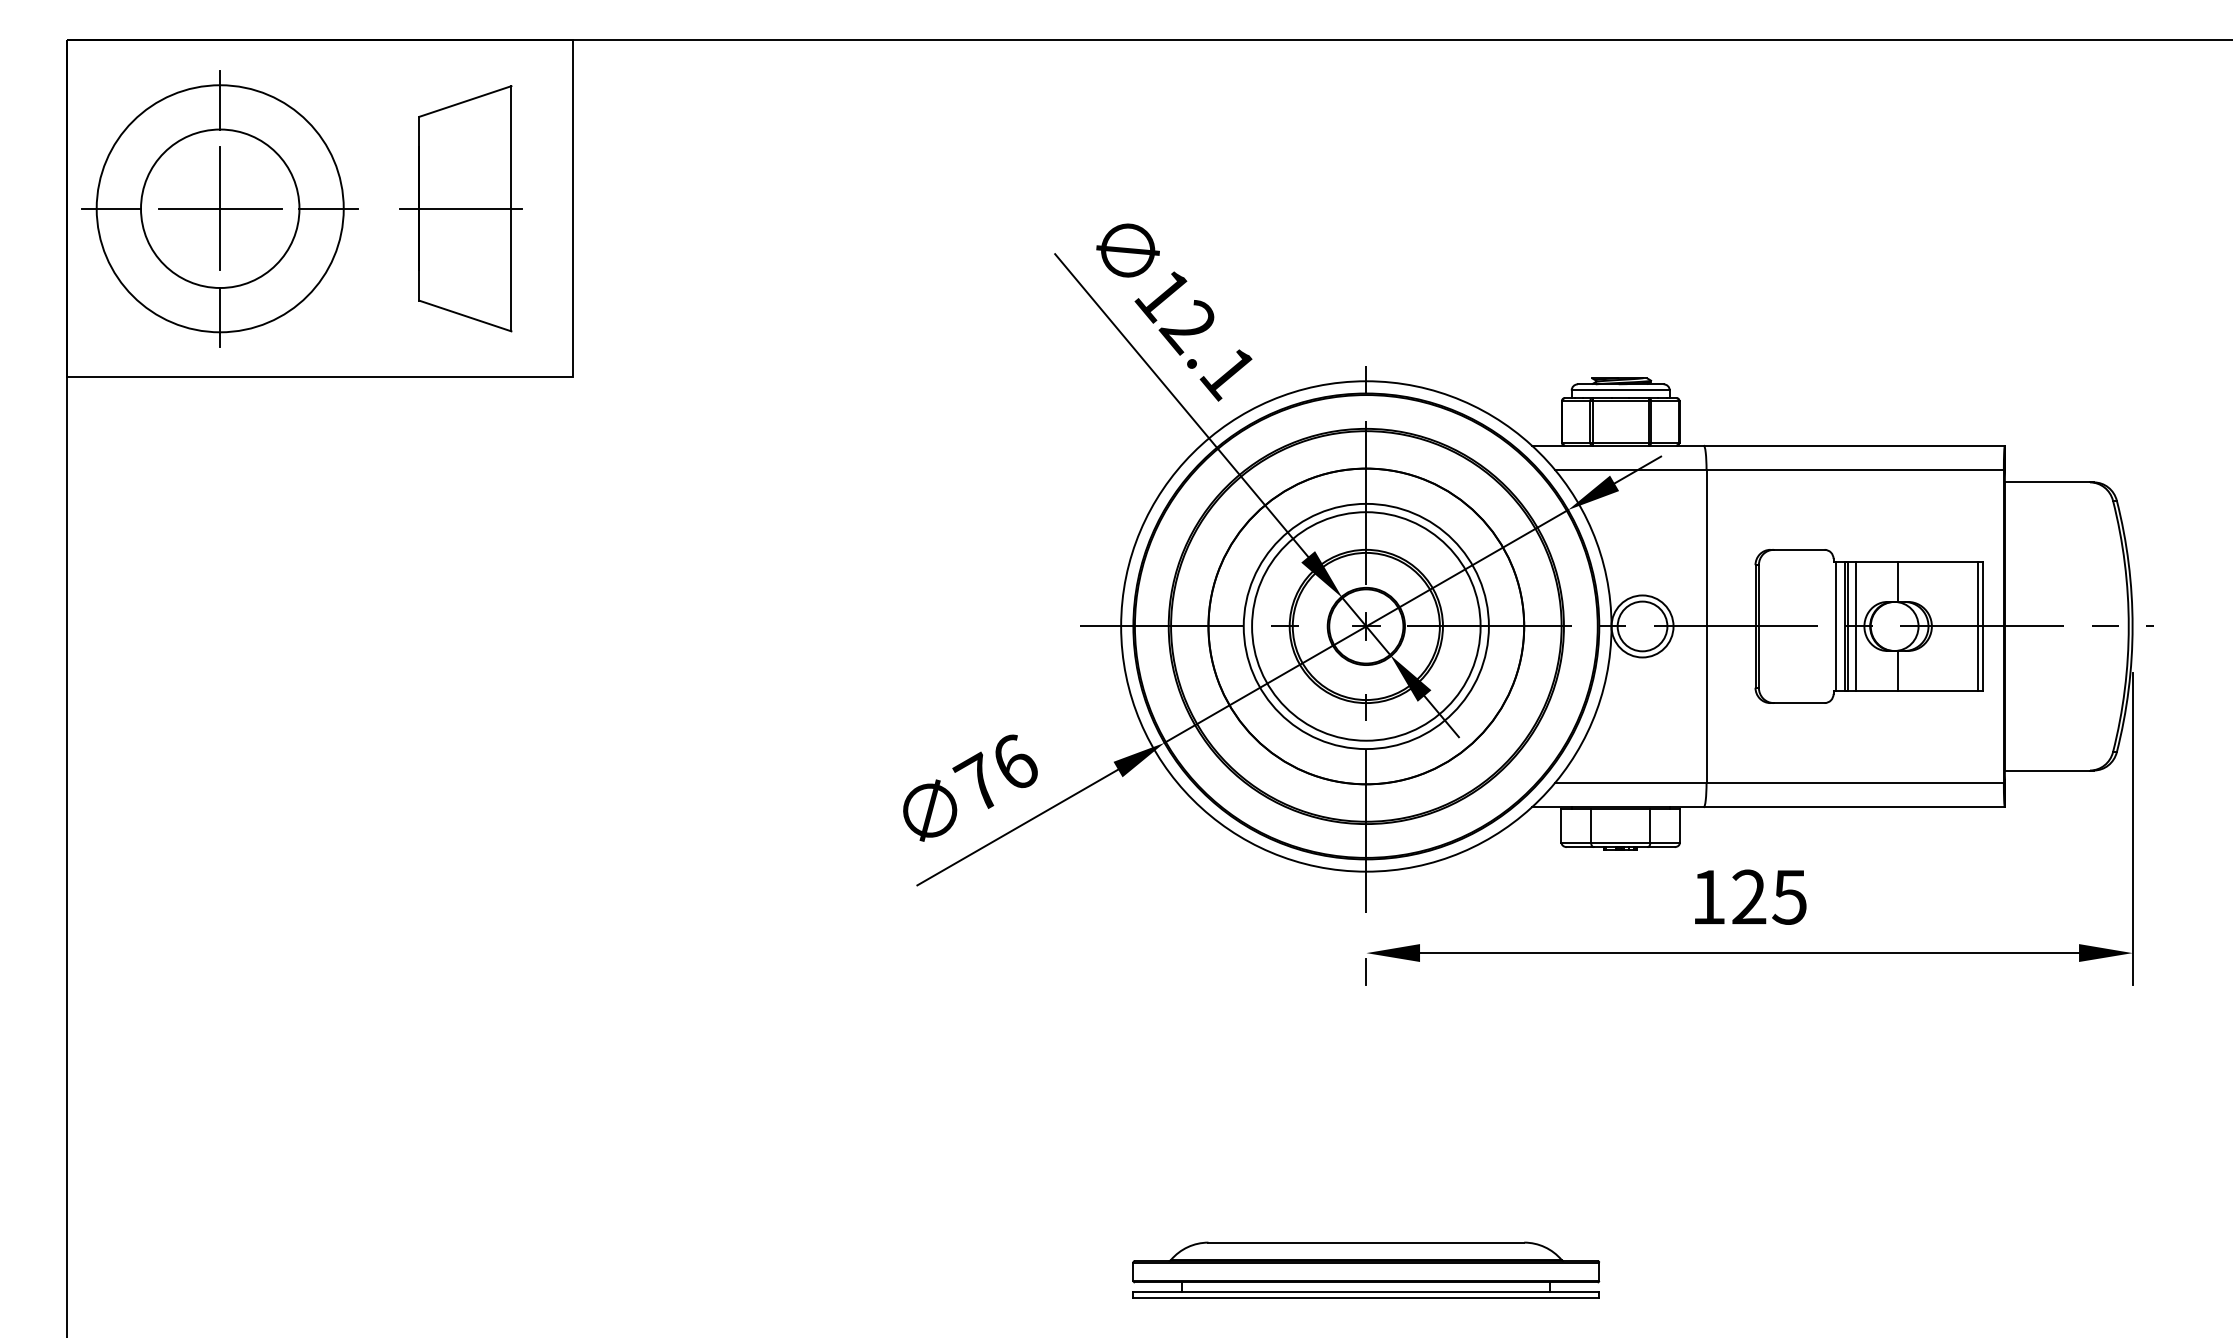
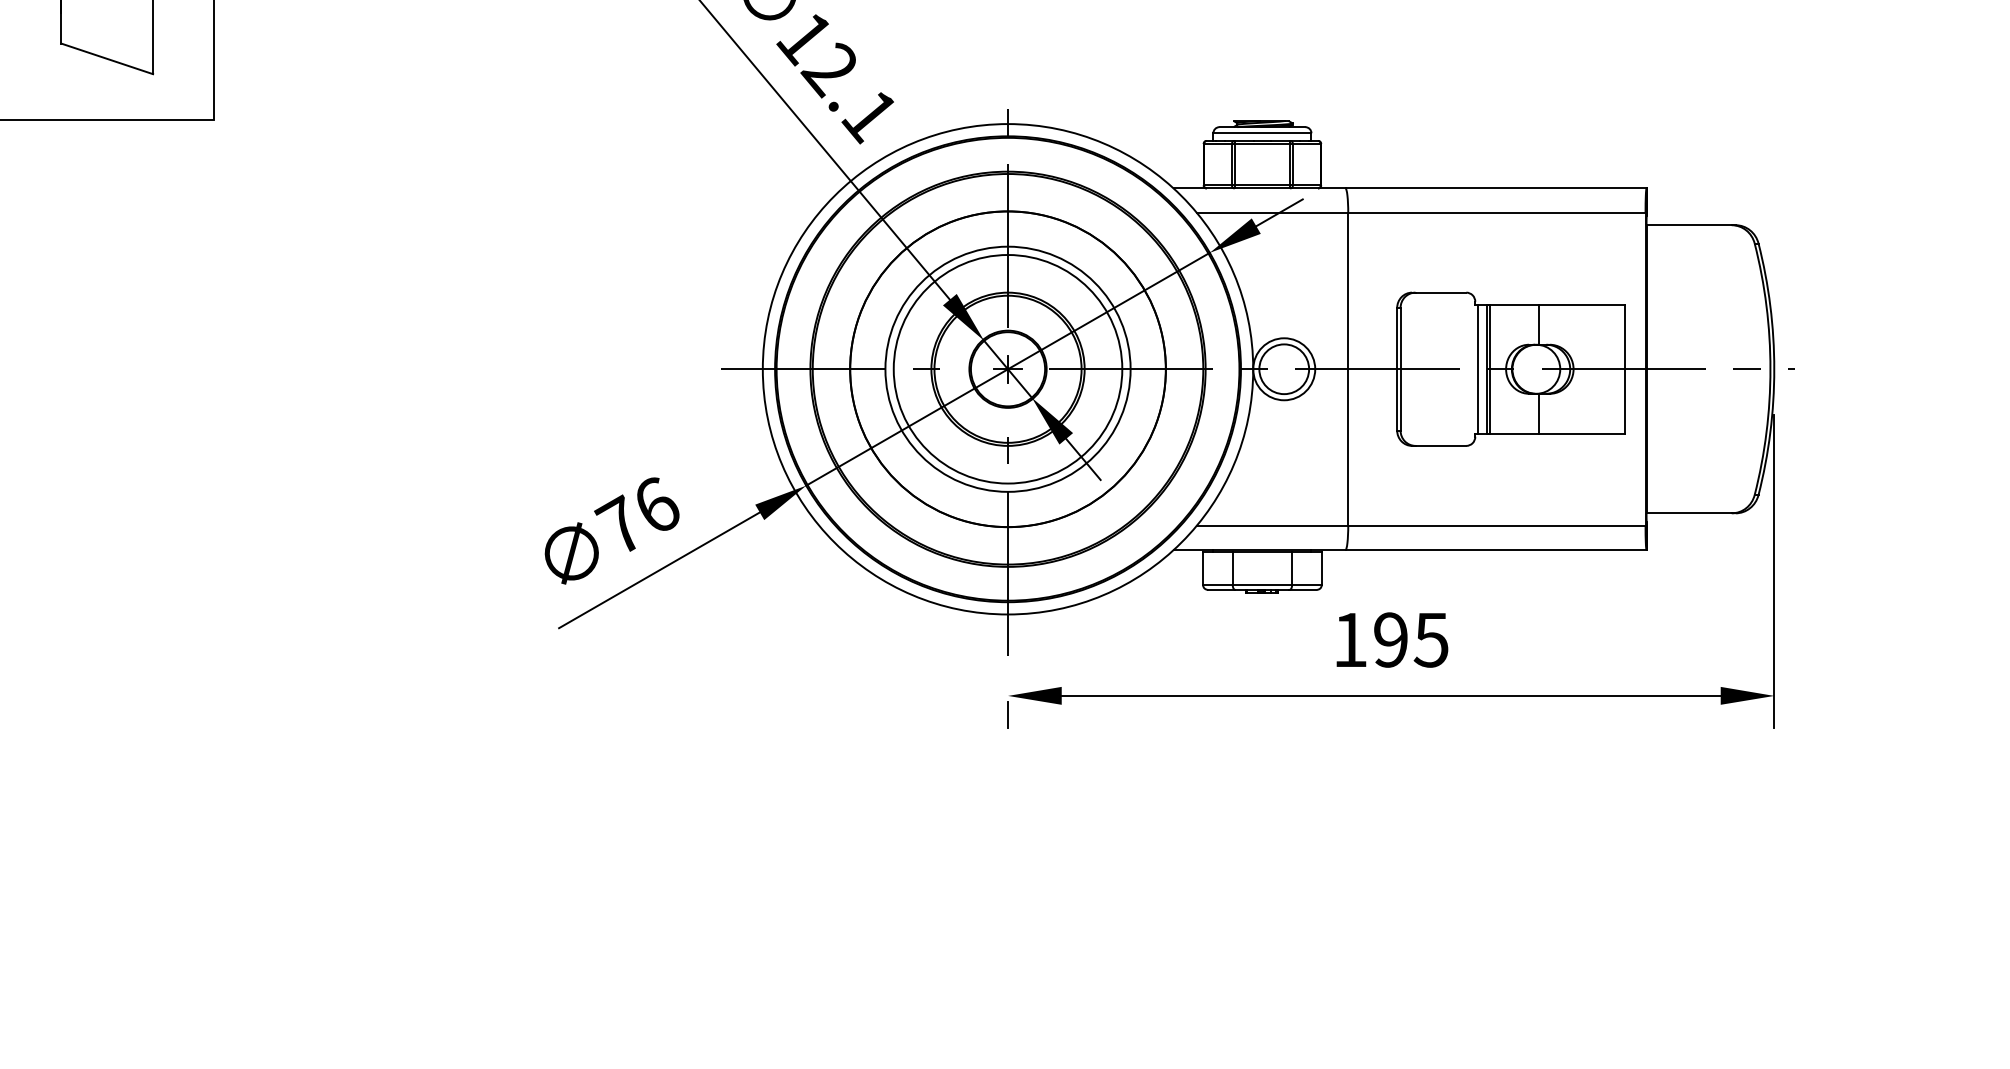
line: (1855, 626) -> (1497, 369), removed
line: (1977, 626) -> (1619, 369), removed
text: (1749, 896) -> (1391, 639), 125 -> 195
part: (1366, 1269) -> (1008, 1012), removed

